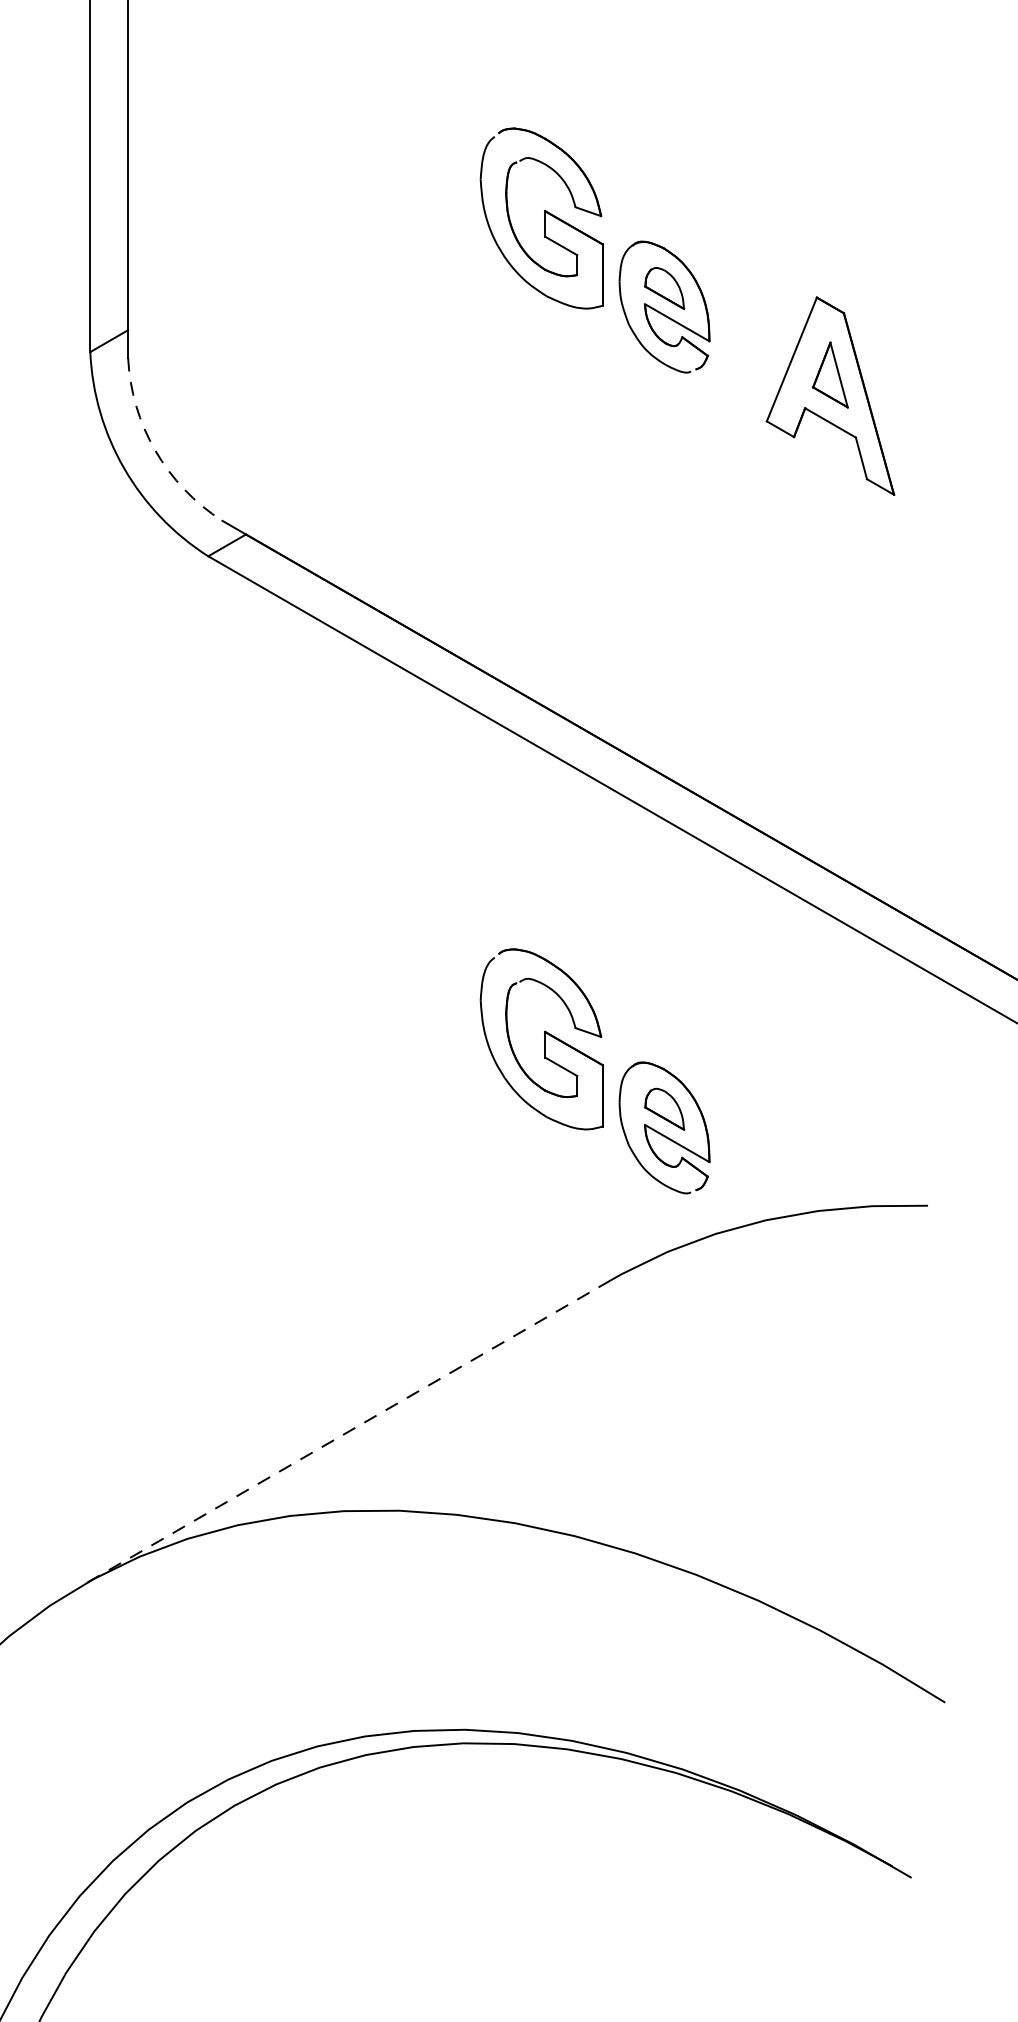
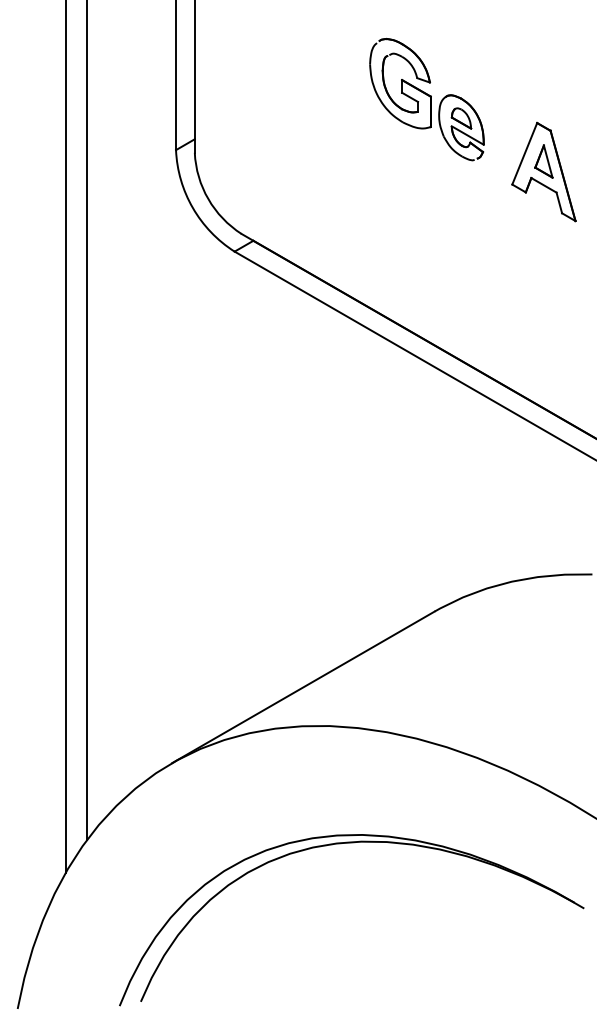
arc: (155, 451) -> (208, 199), dashed -> solid
part: (594, 1071) -> (426, 507), removed
line: (346, 1433) -> (303, 687), dashed -> solid

